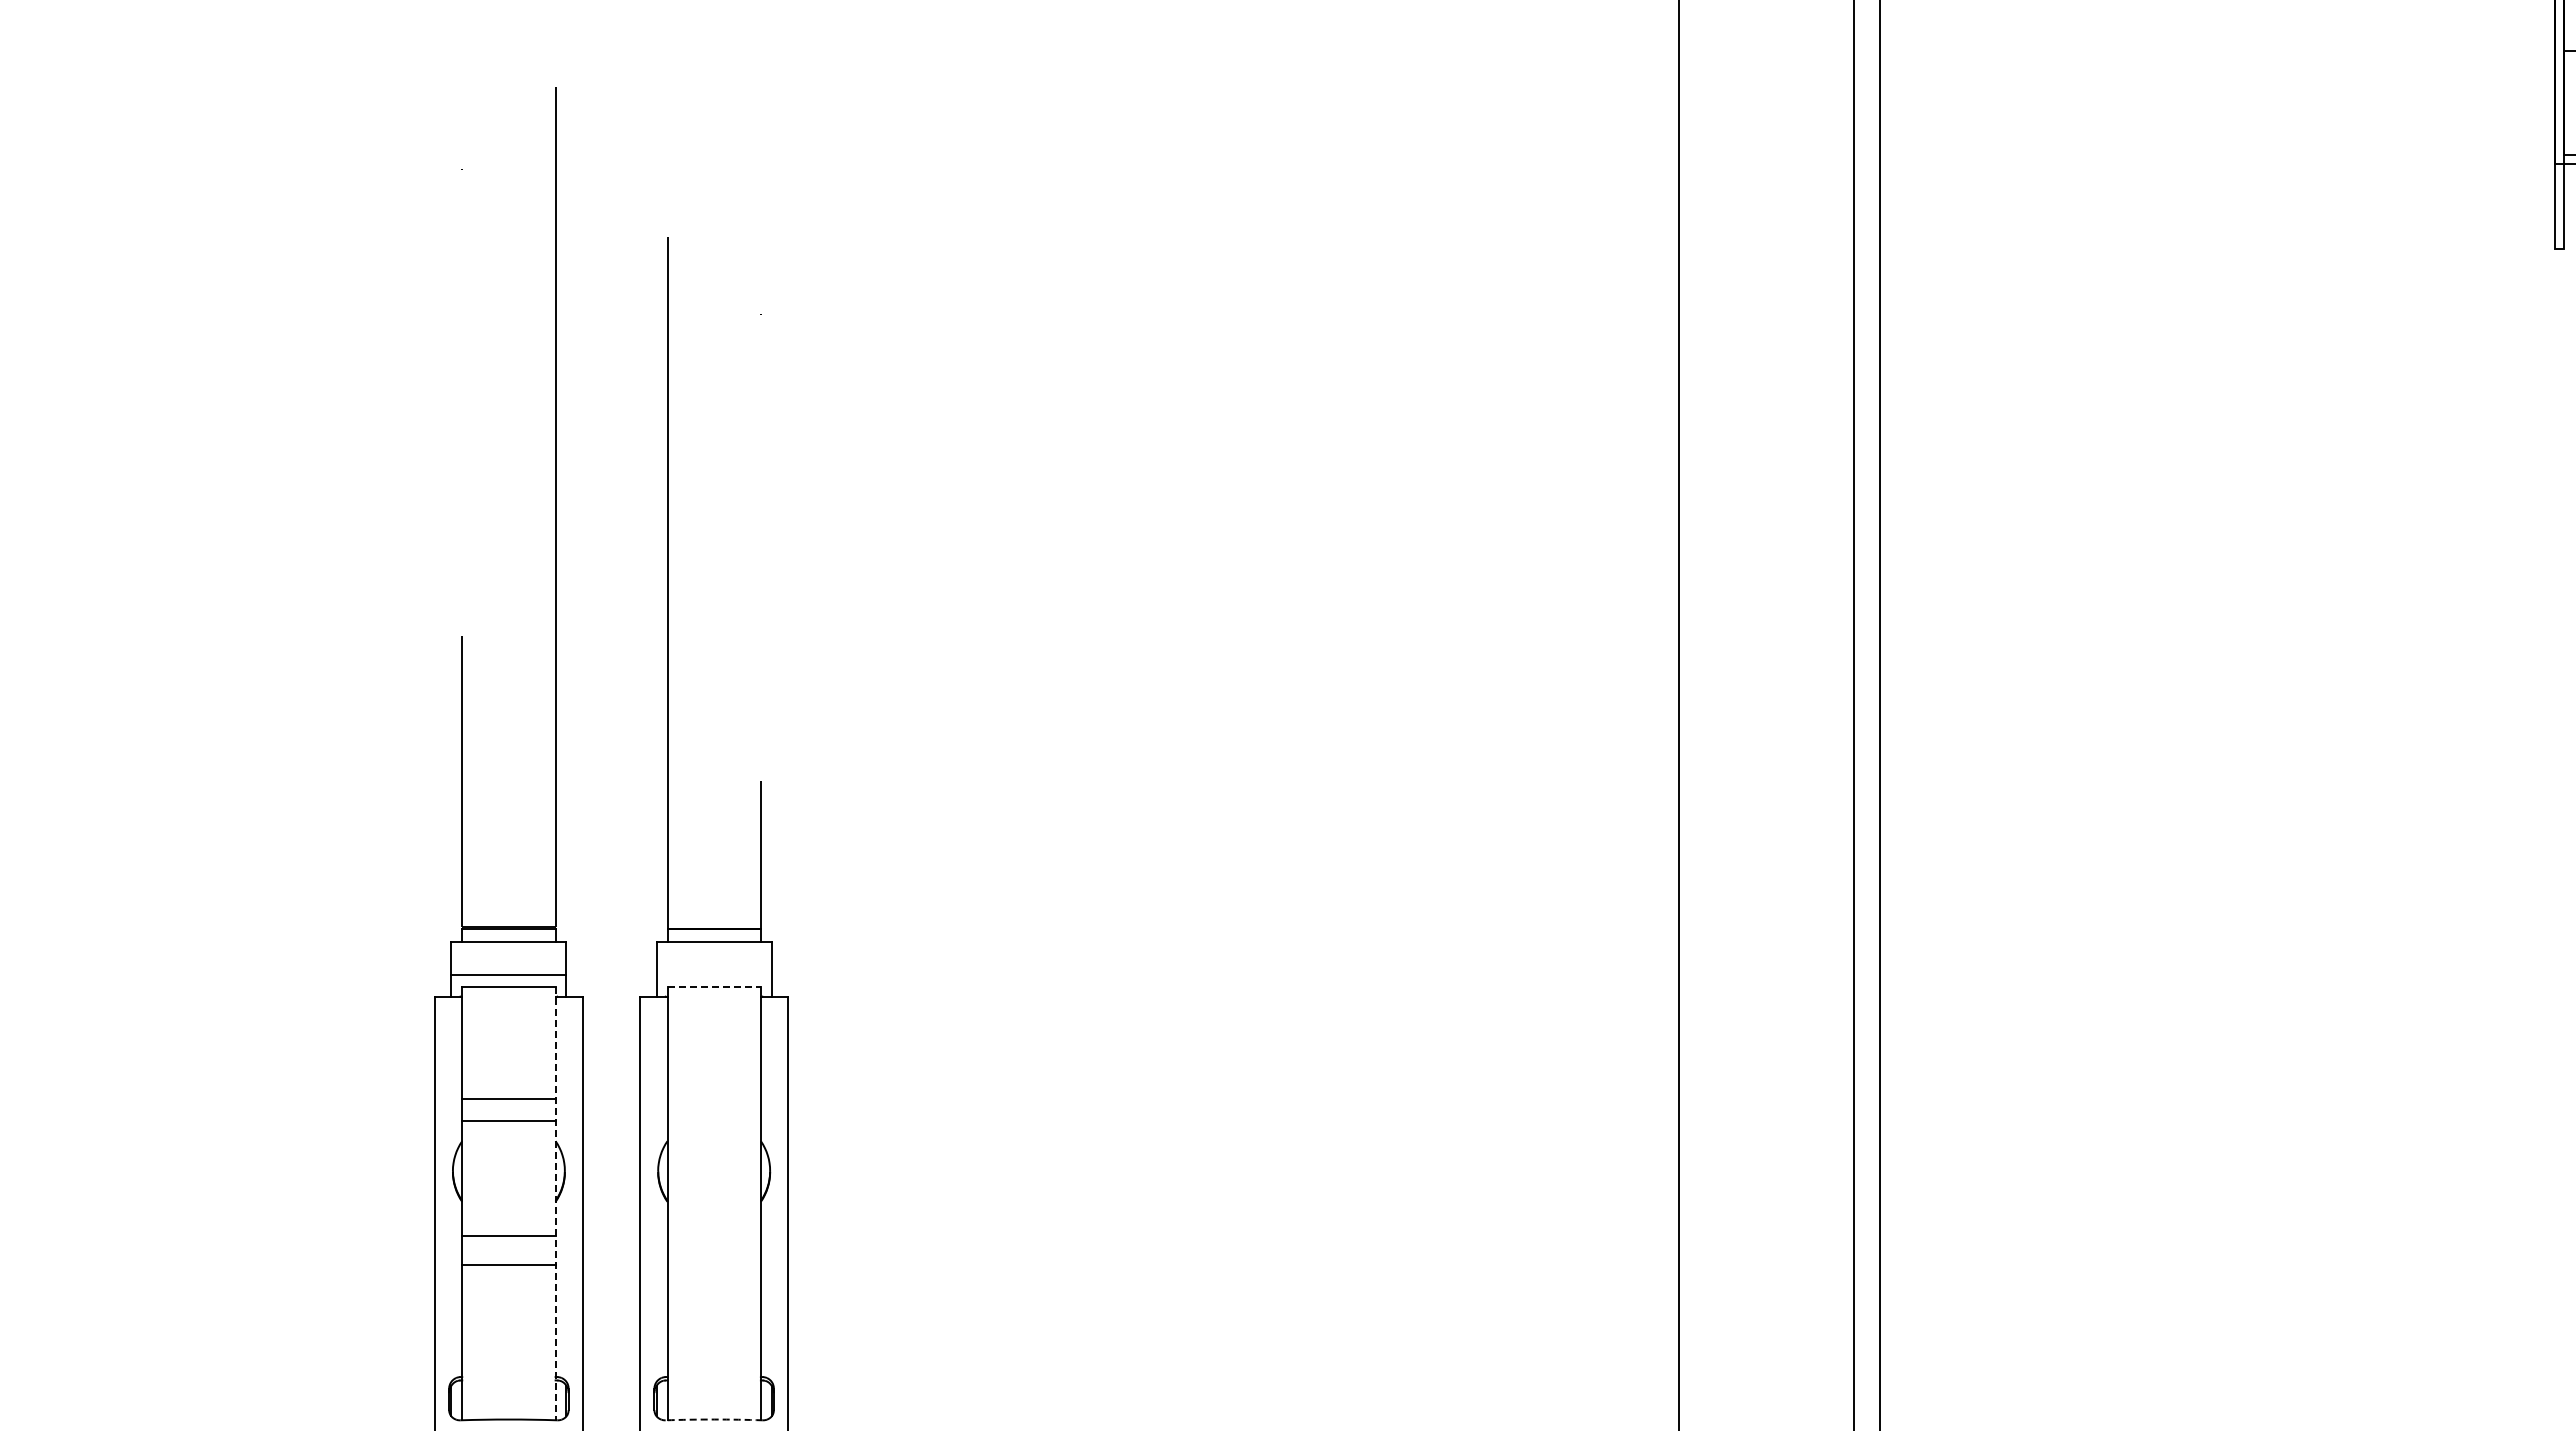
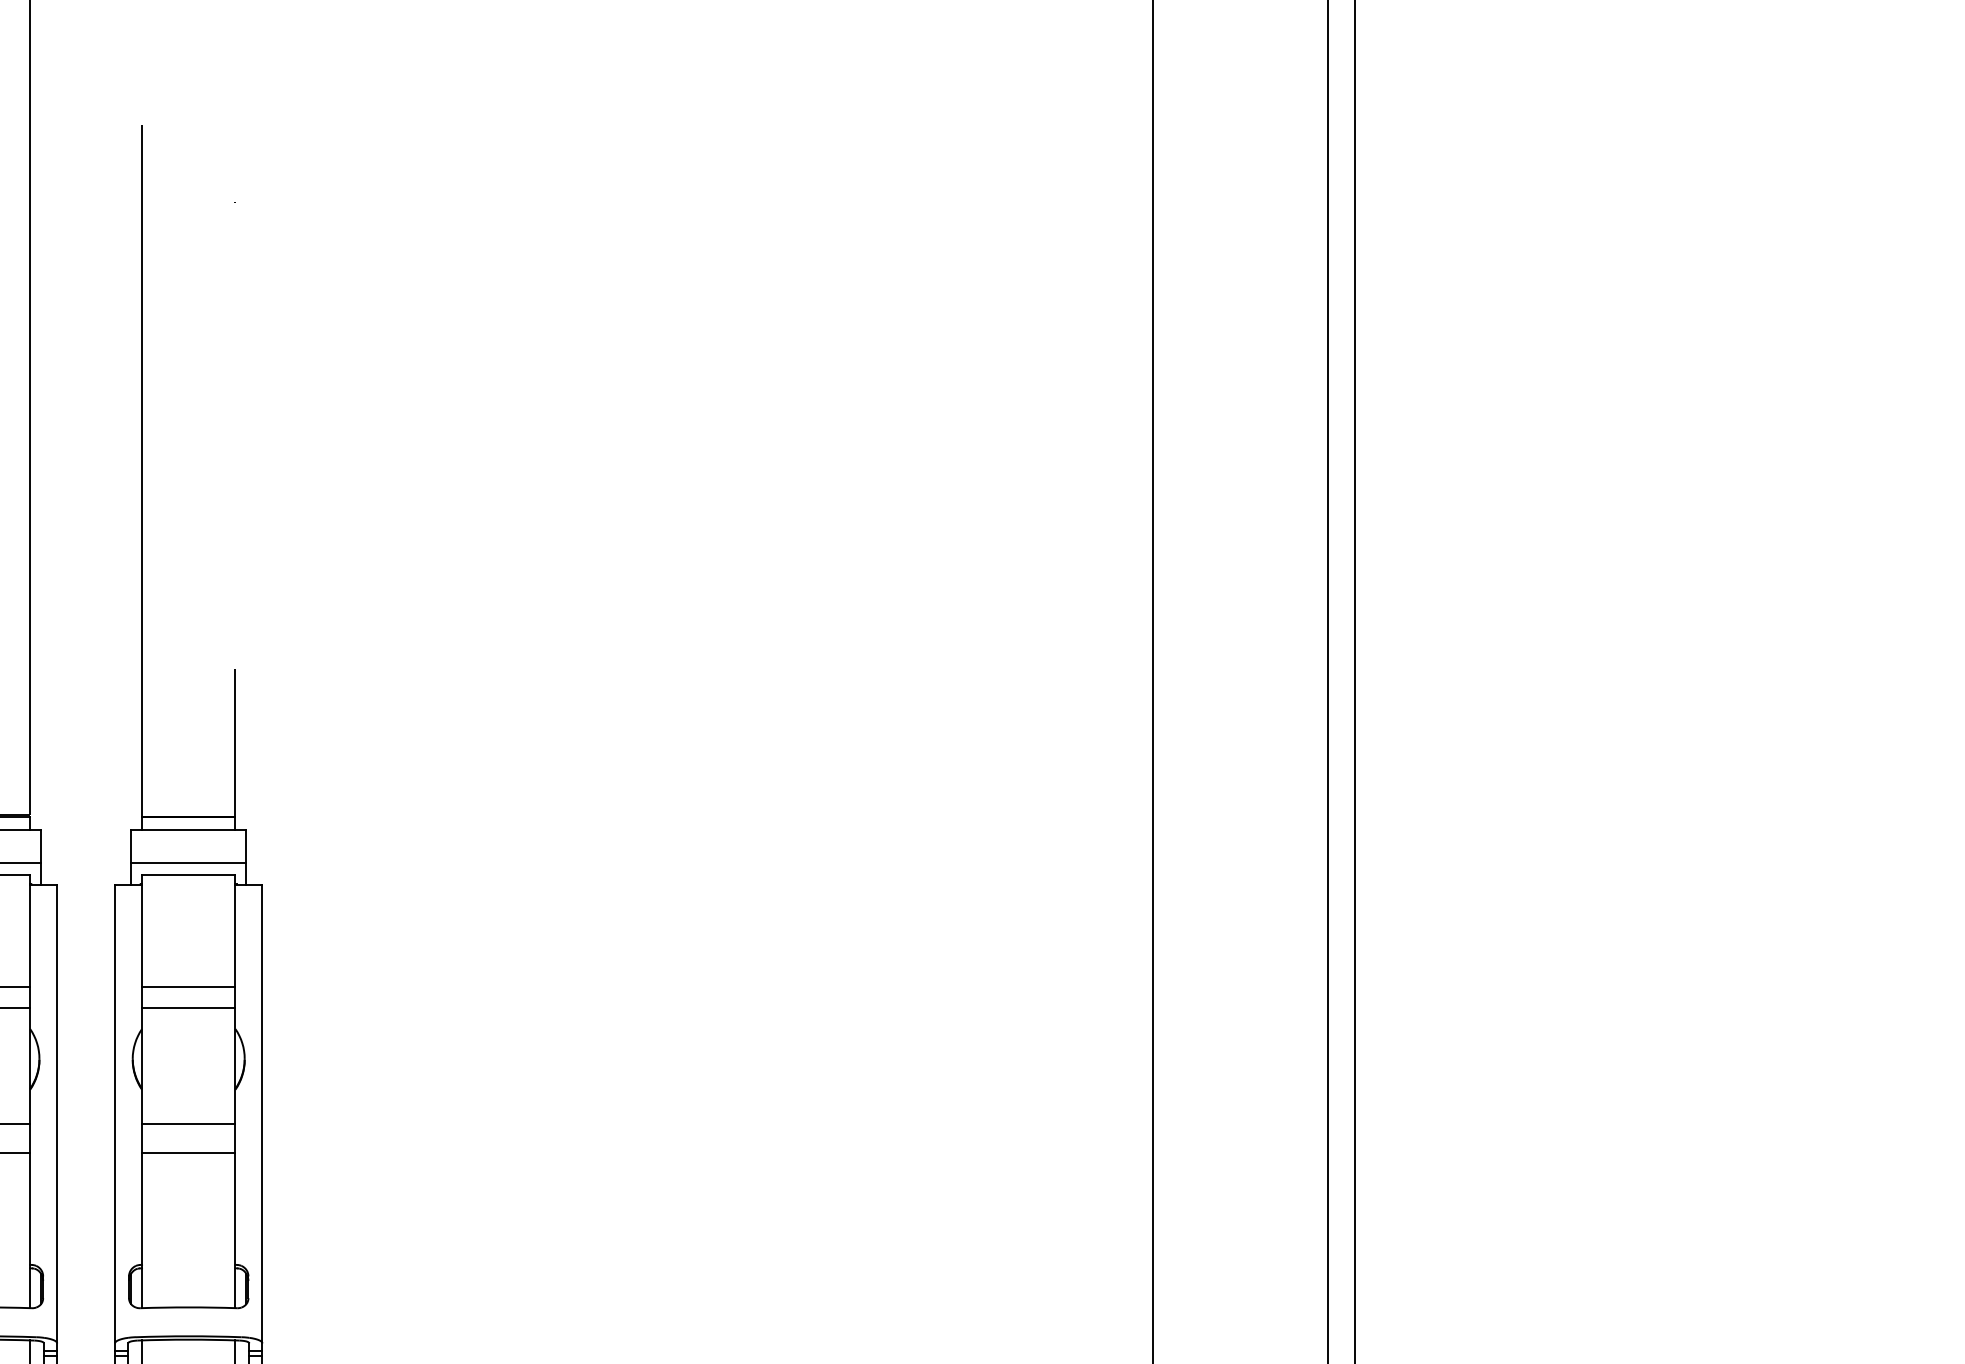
line: (713, 975) -> (188, 863), added
line: (714, 986) -> (189, 874), dashed -> solid
line: (713, 1099) -> (188, 987), added
line: (713, 1120) -> (188, 1008), added
line: (555, 1203) -> (30, 1091), dashed -> solid
line: (713, 1235) -> (188, 1123), added
line: (713, 1264) -> (188, 1152), added
arc: (714, 1419) -> (189, 1307), dashed -> solid

